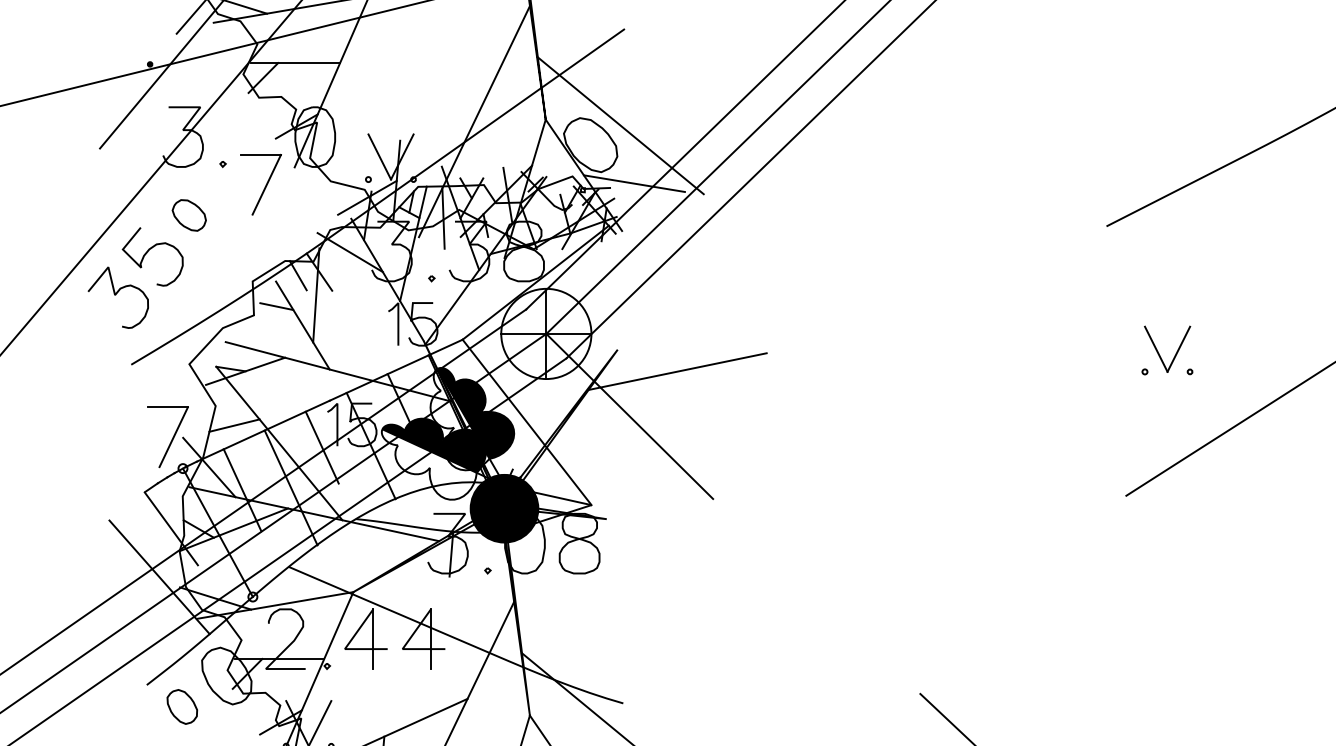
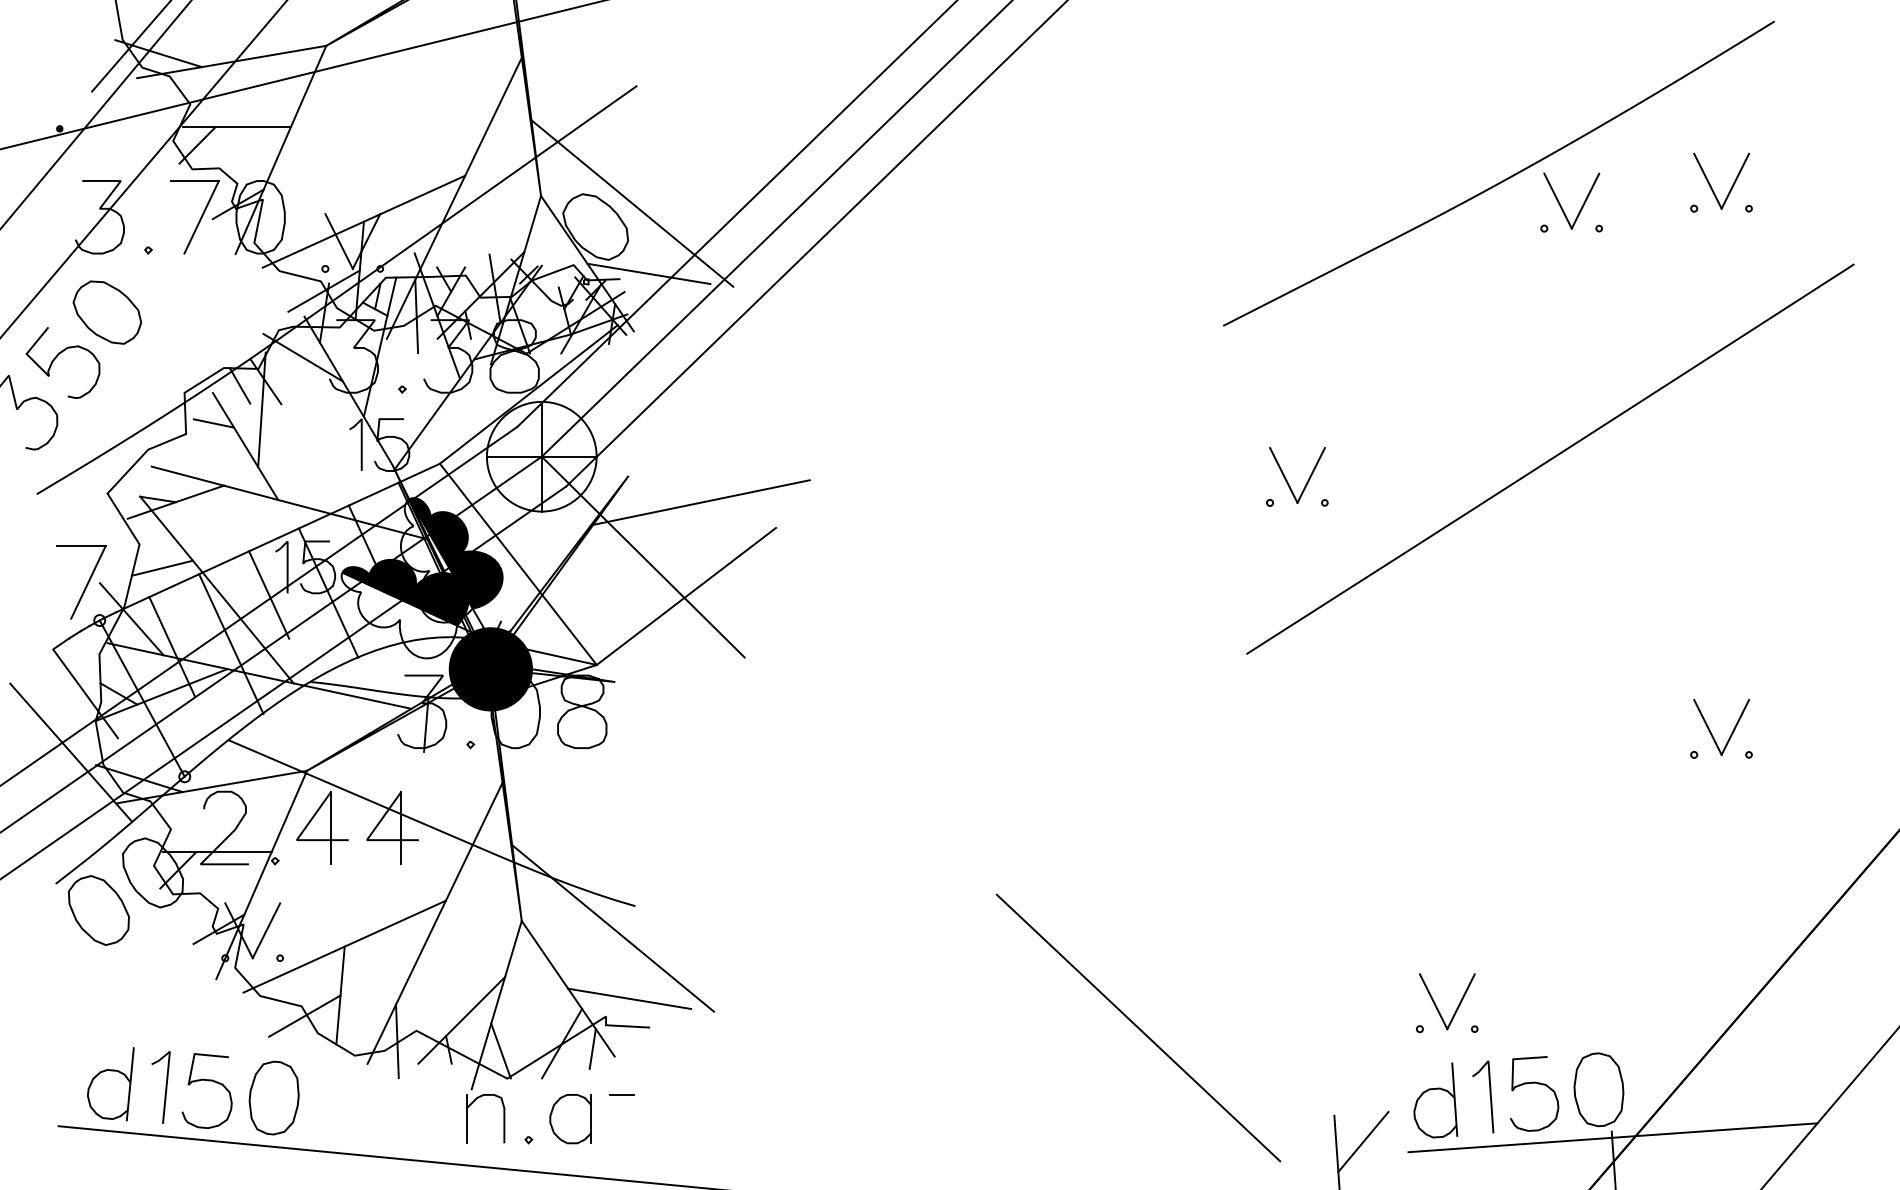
line: (399, 140) -> (363, 221), added
part: (260, 184) -> (194, 217), moved
part: (189, 215) -> (107, 312), size x1.67
line: (665, 448) -> (686, 595), added
part: (181, 706) -> (98, 910), size x1.67

